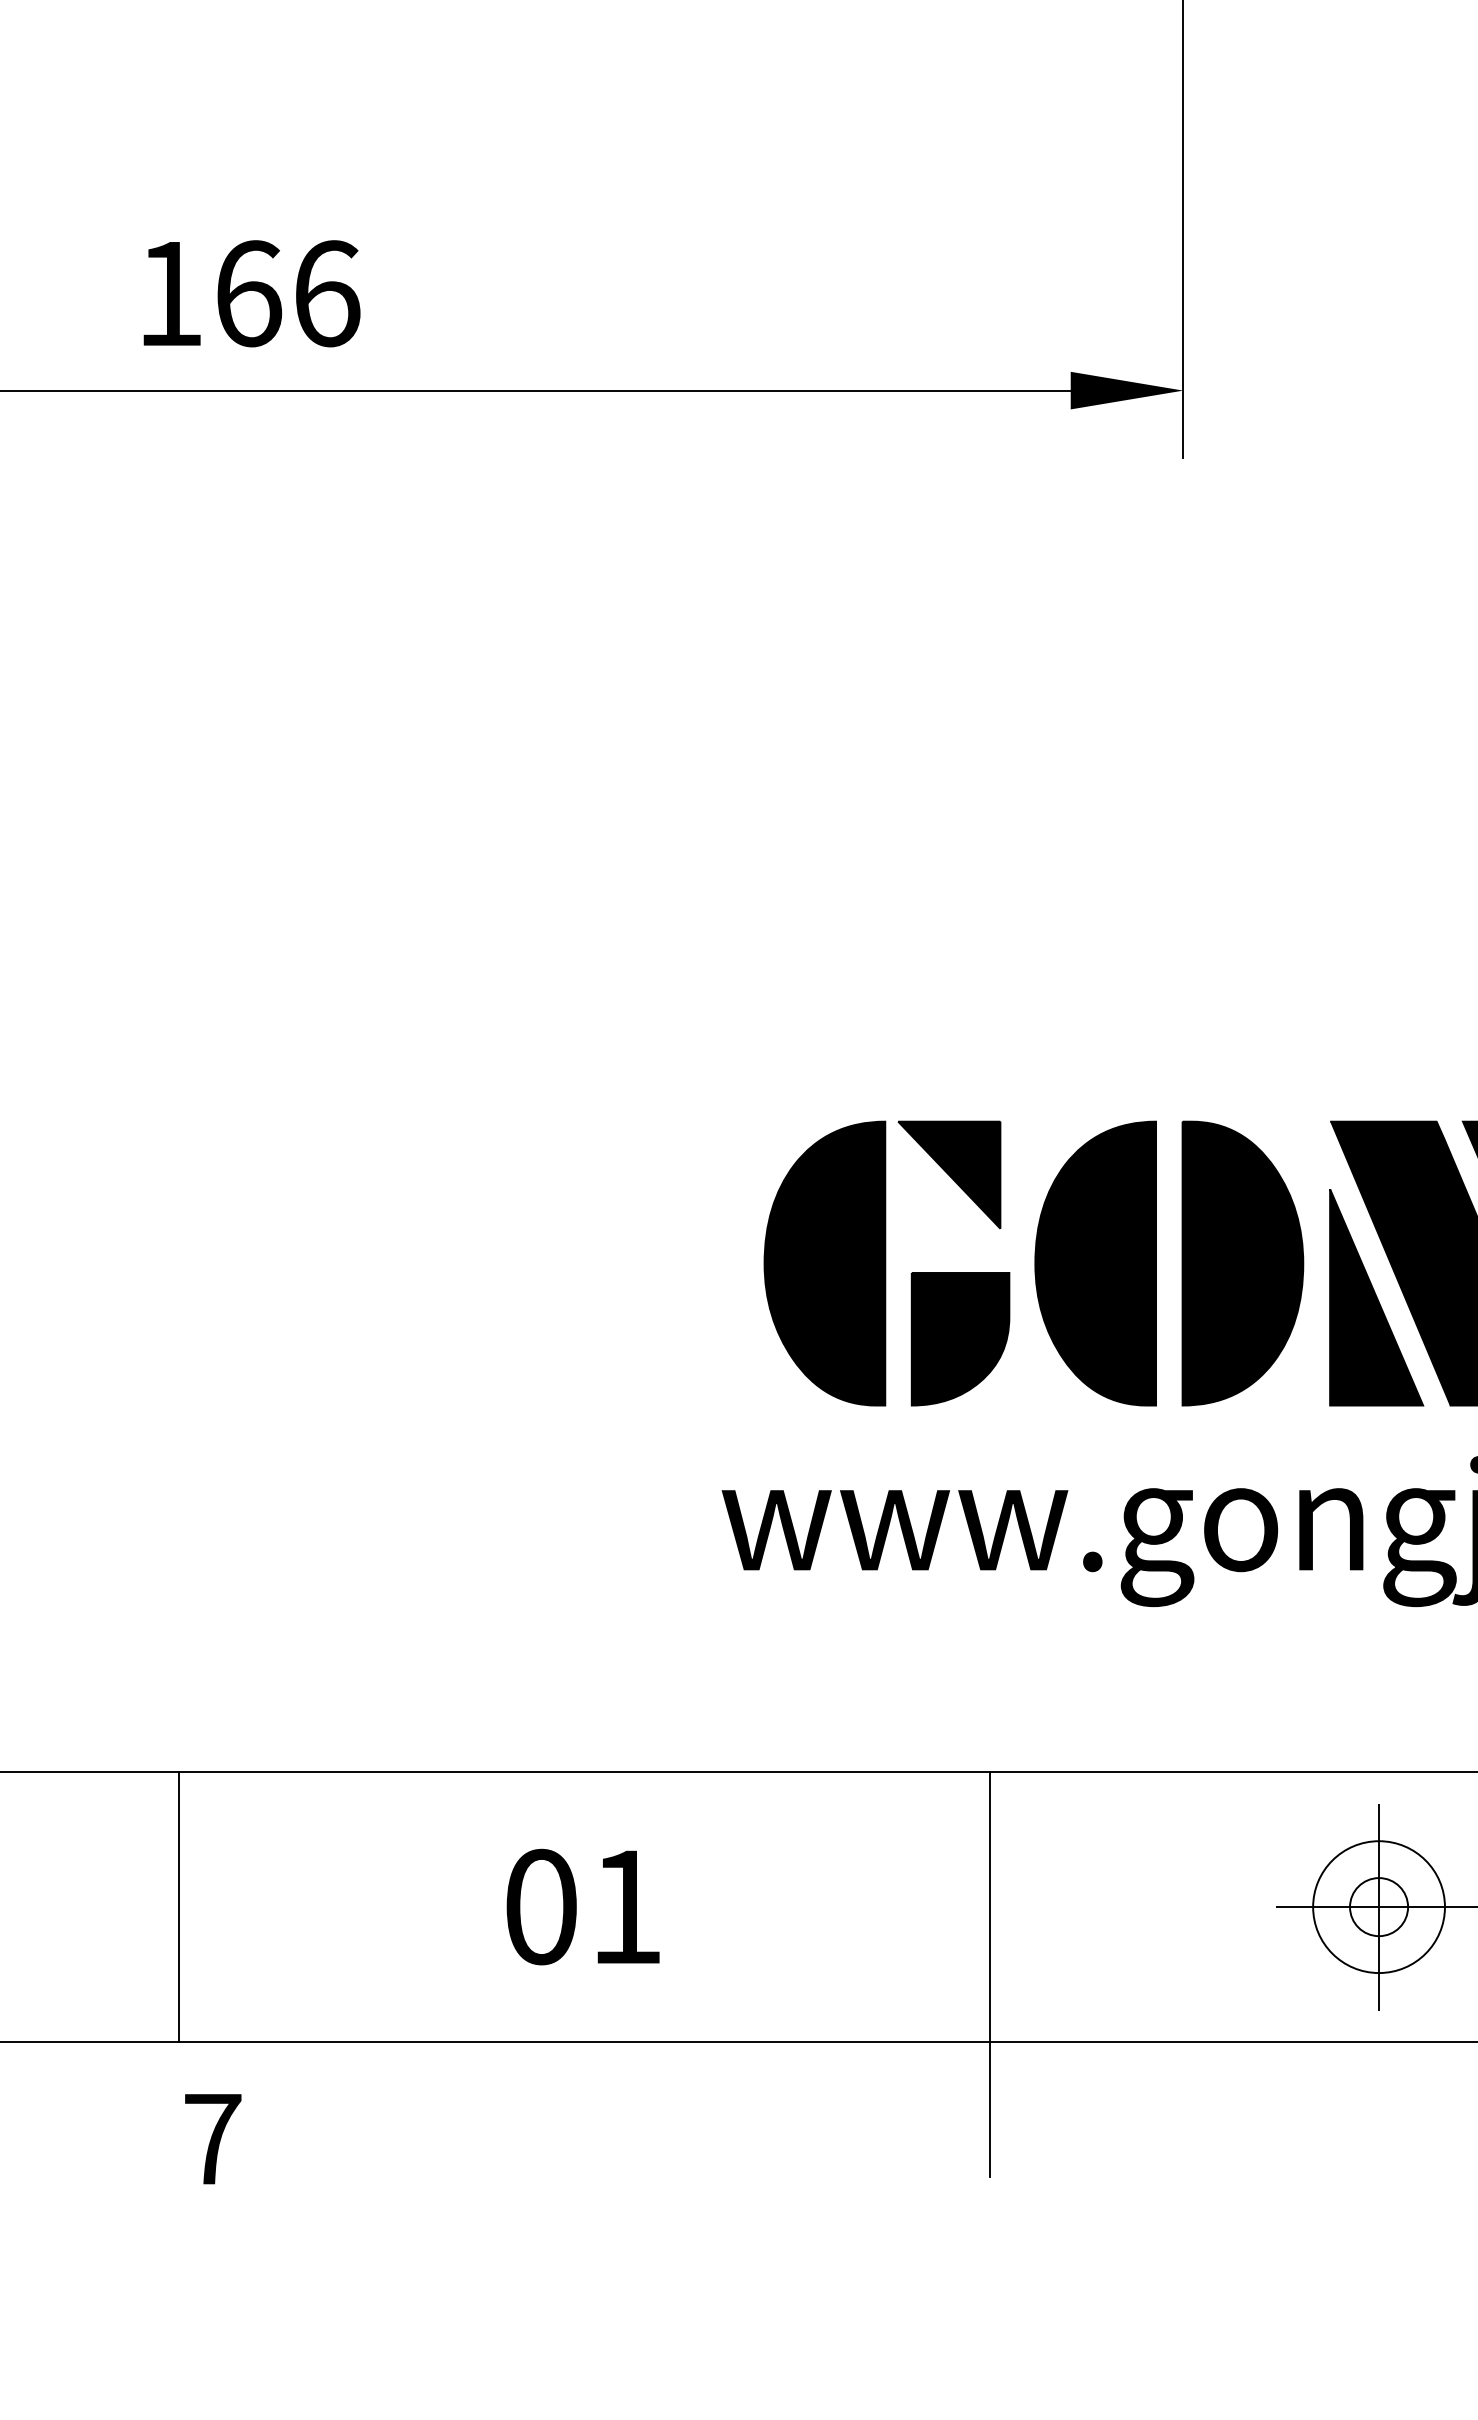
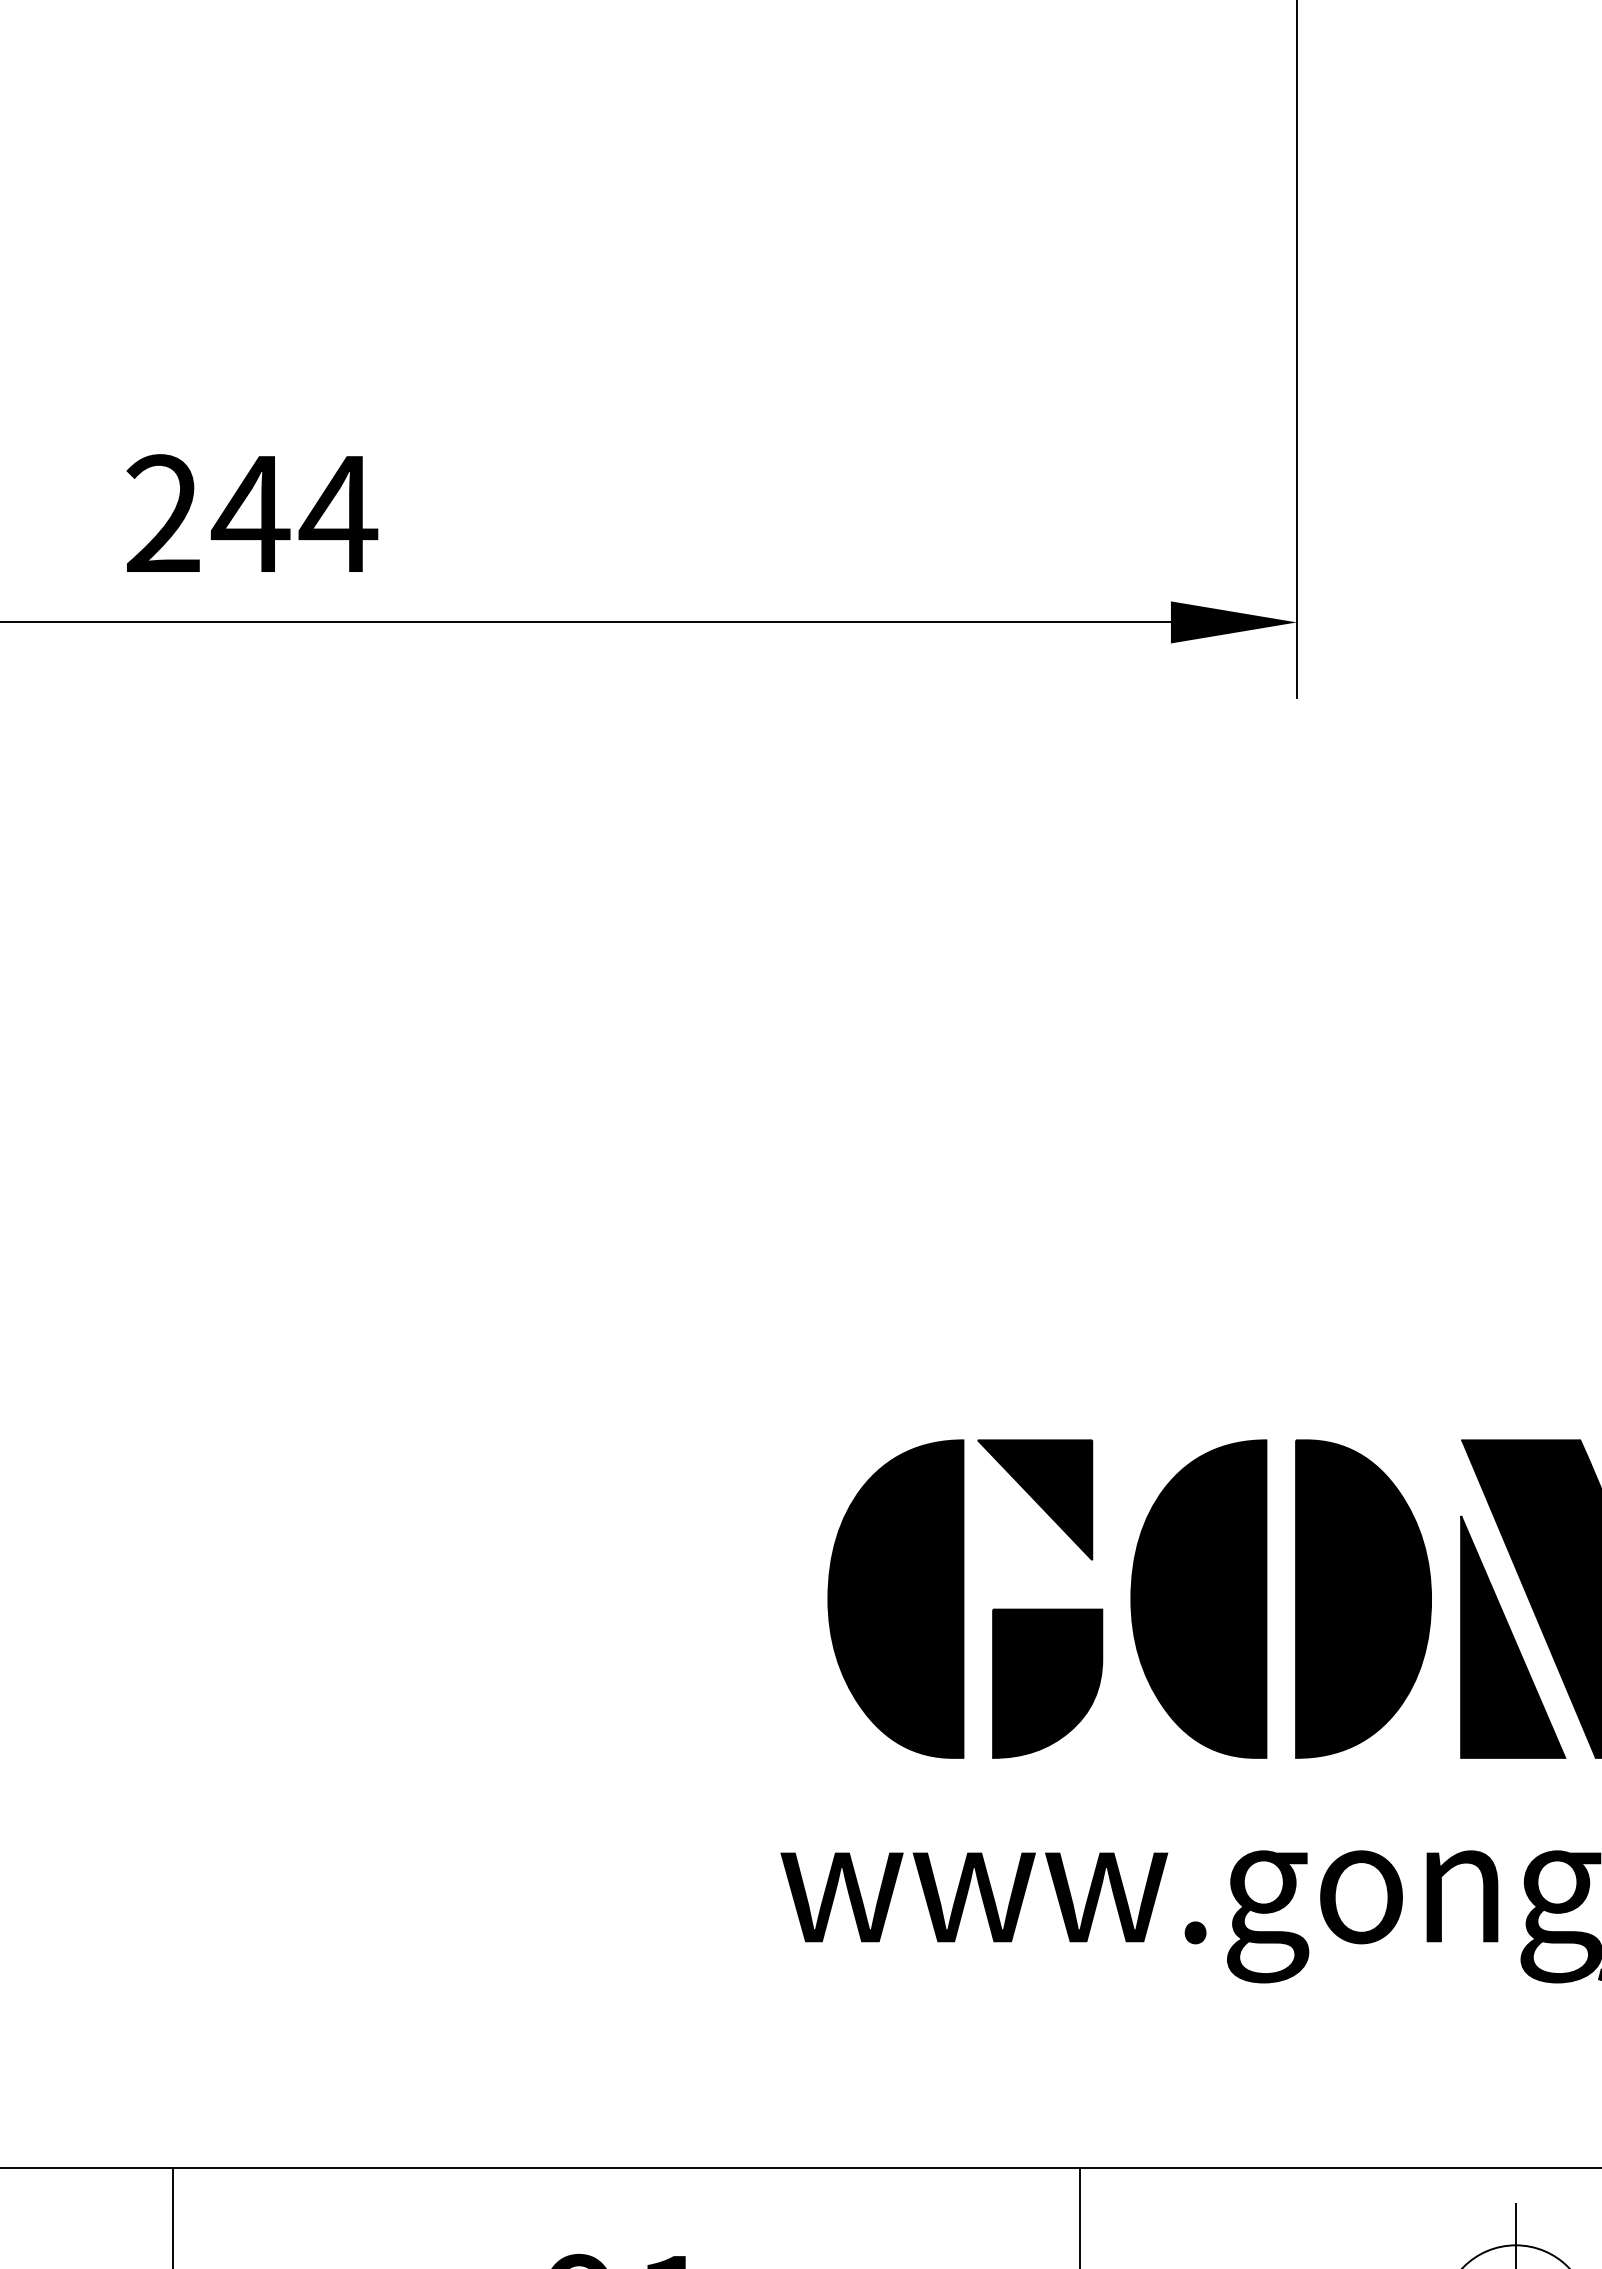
text: (249, 293) -> (252, 513), 166 -> 244

